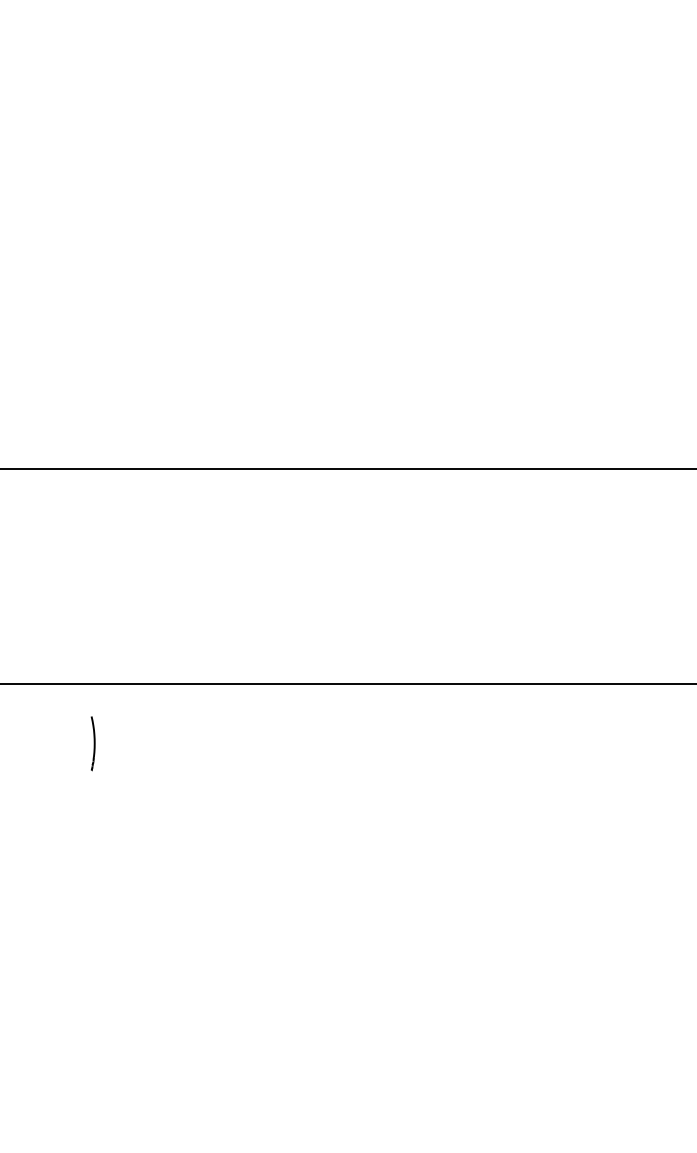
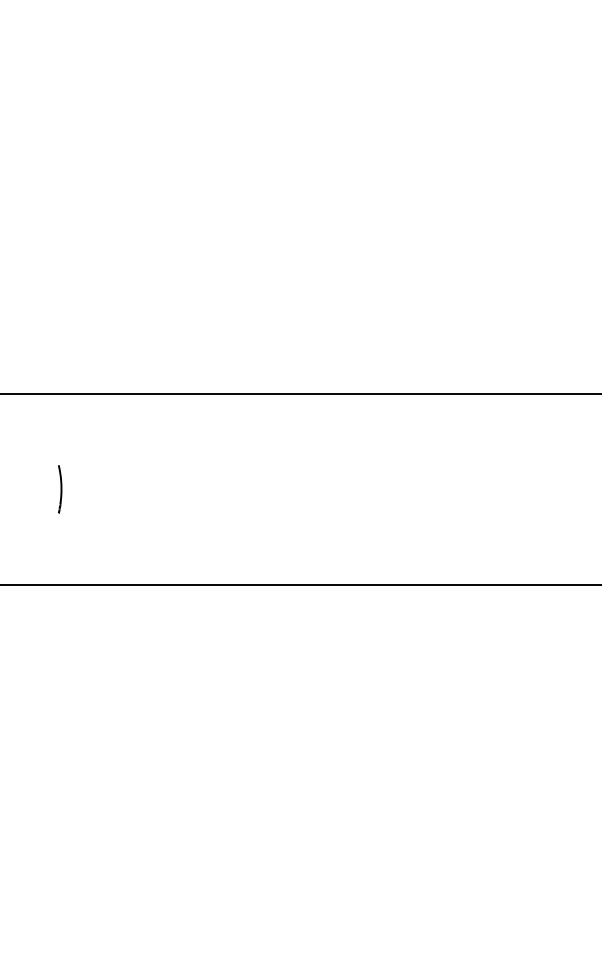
part: (92, 743) -> (59, 489), moved

